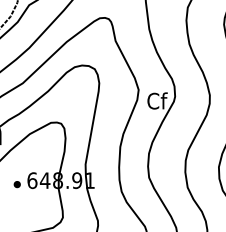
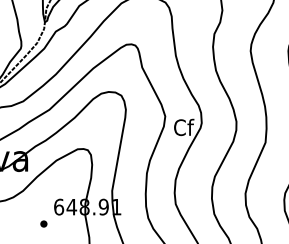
part: (16, 184) -> (43, 223), moved

